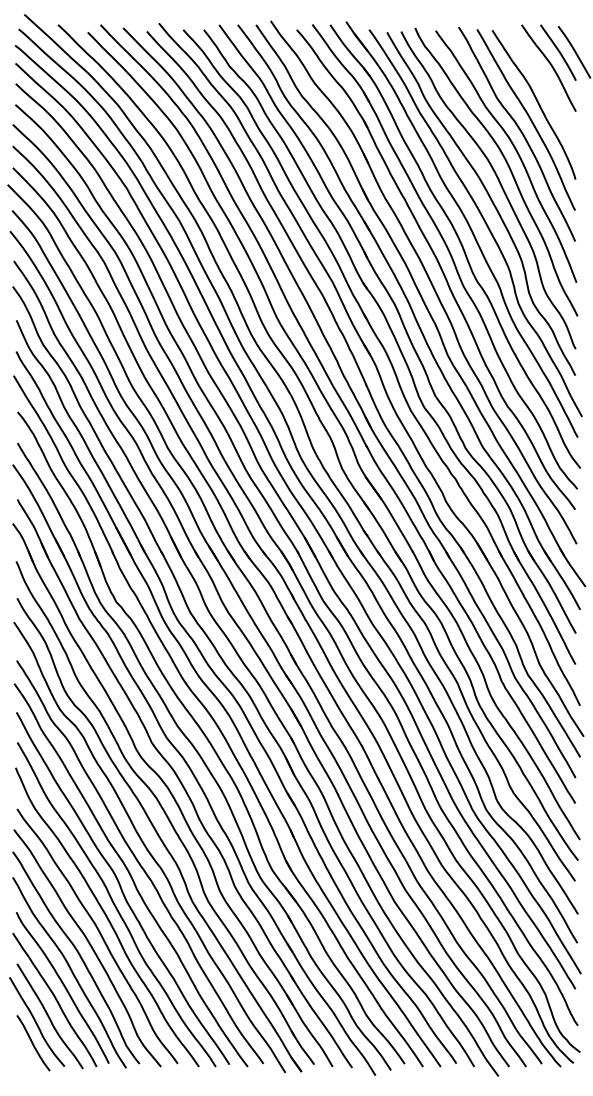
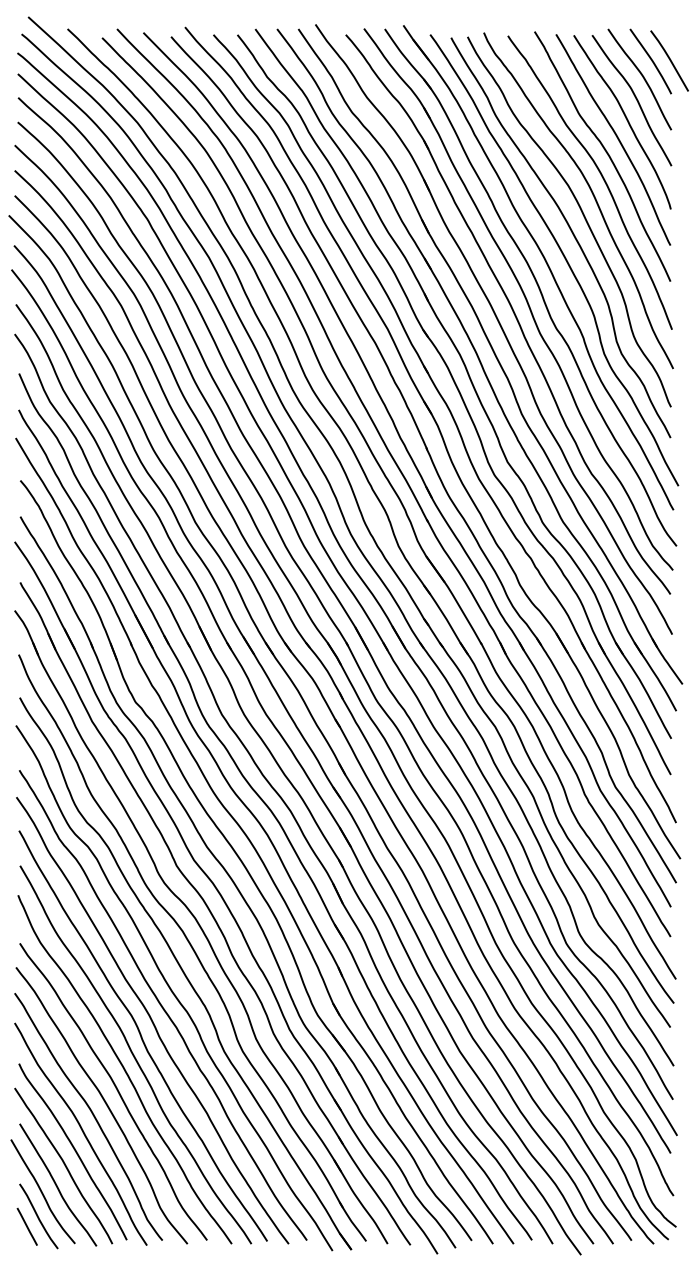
curve: (543, 82) -> (633, 96), added
line: (23, 1051) -> (27, 1226), added

